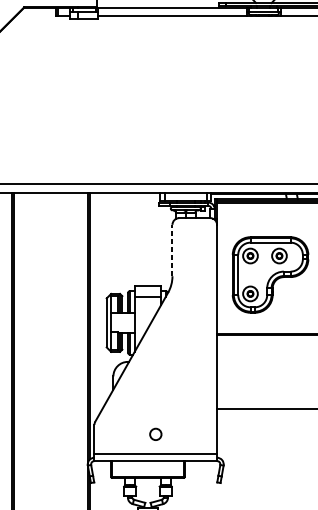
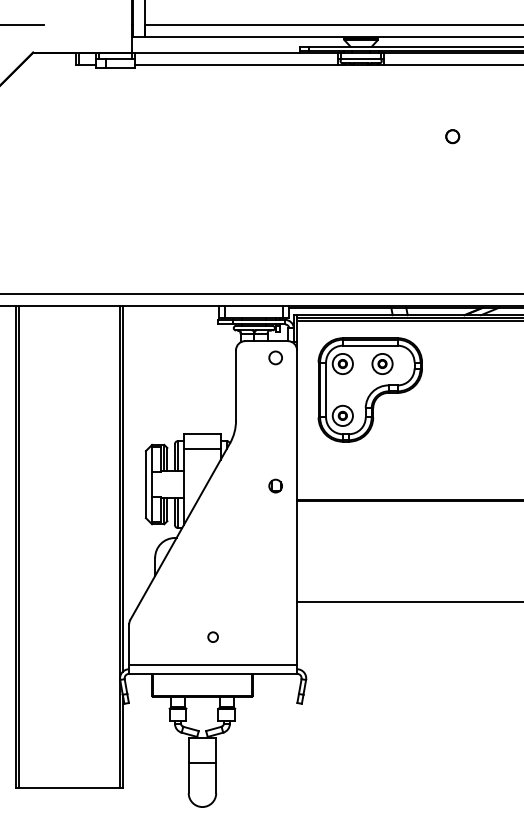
circle: (201, 230) -> (275, 357), added
line: (172, 249) -> (236, 384), dashed -> solid
part: (269, 274) -> (369, 389), moved
part: (201, 323) -> (275, 485), added
circle: (155, 433) -> (212, 636), size x0.62

